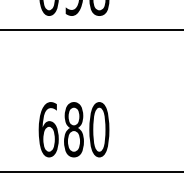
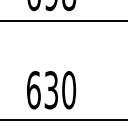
text: (74, 130) -> (51, 90), 680 -> 630

